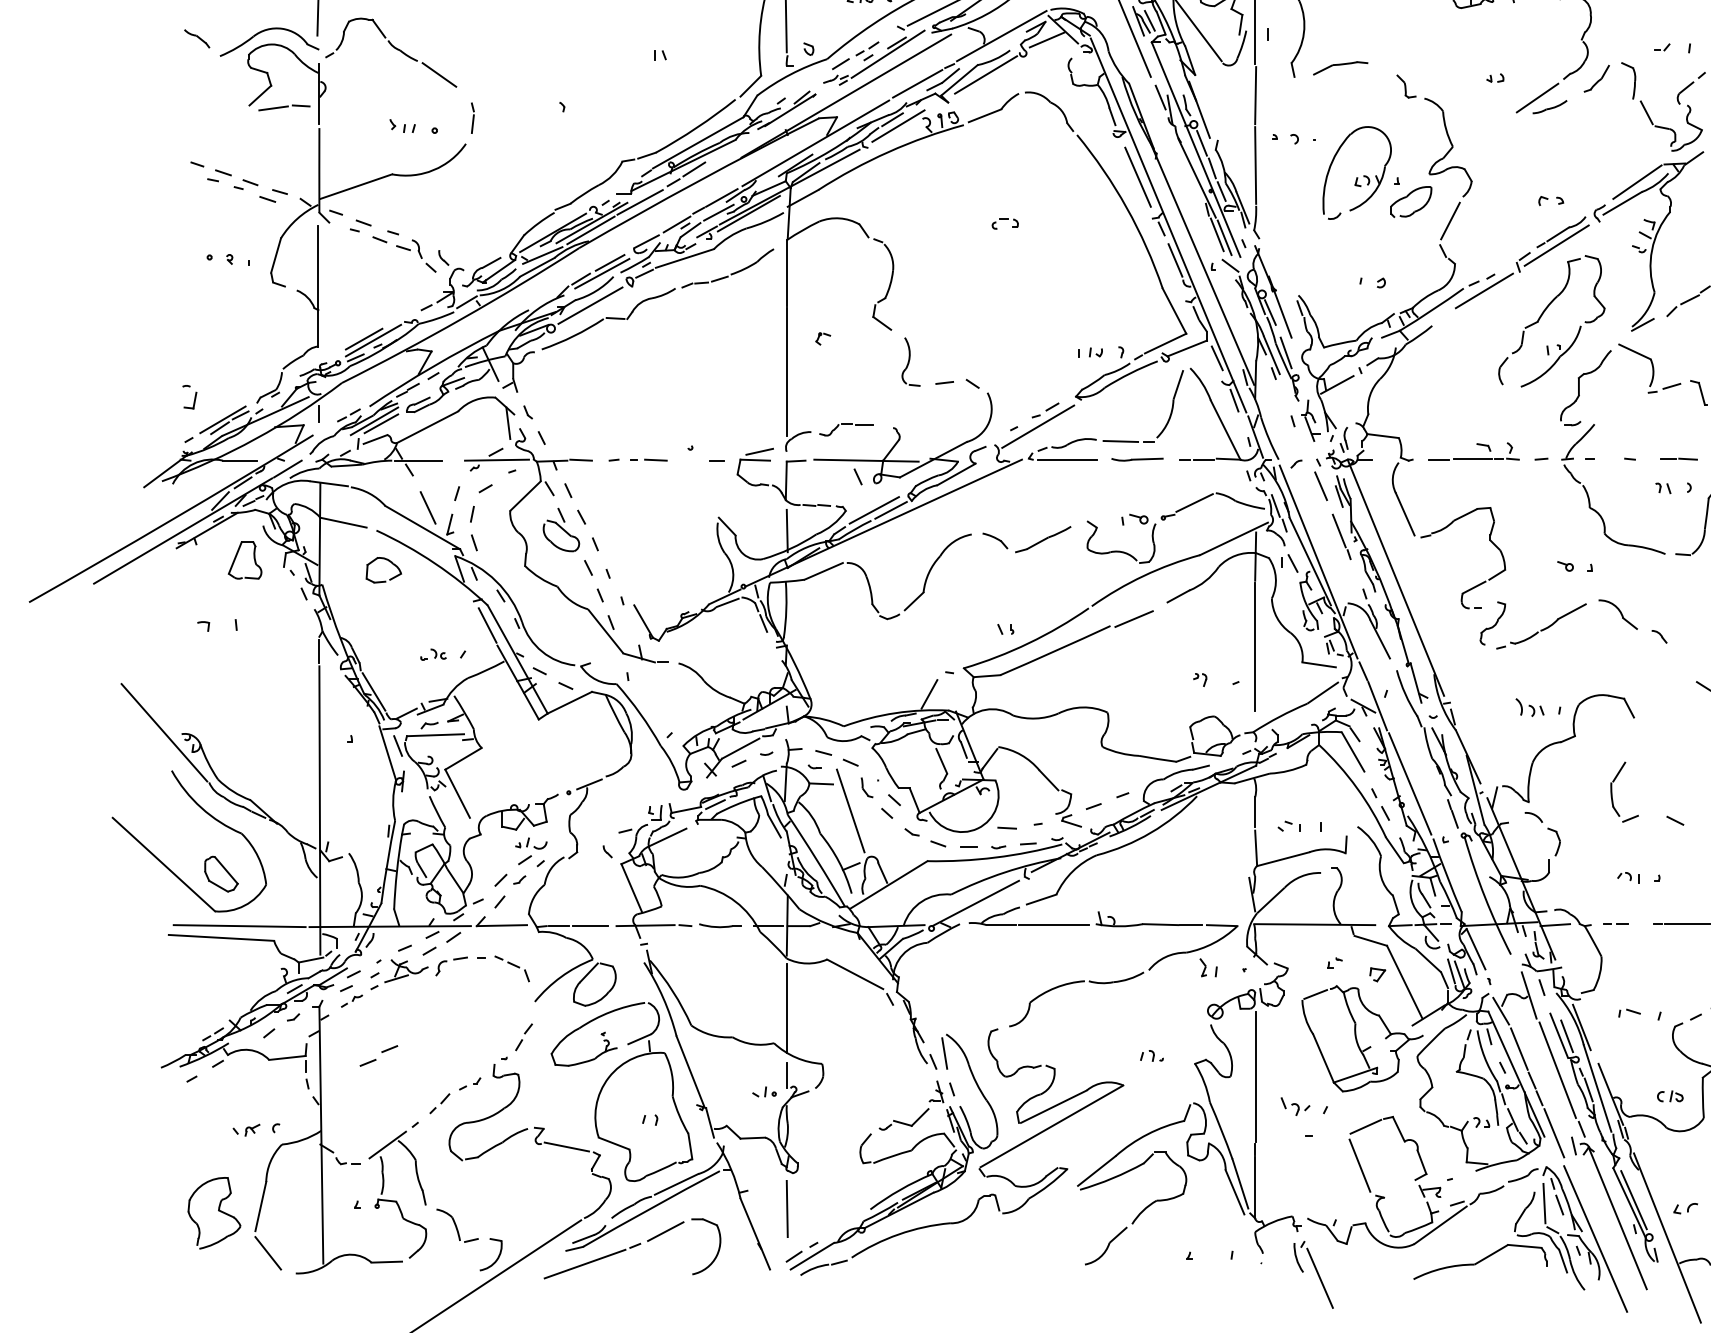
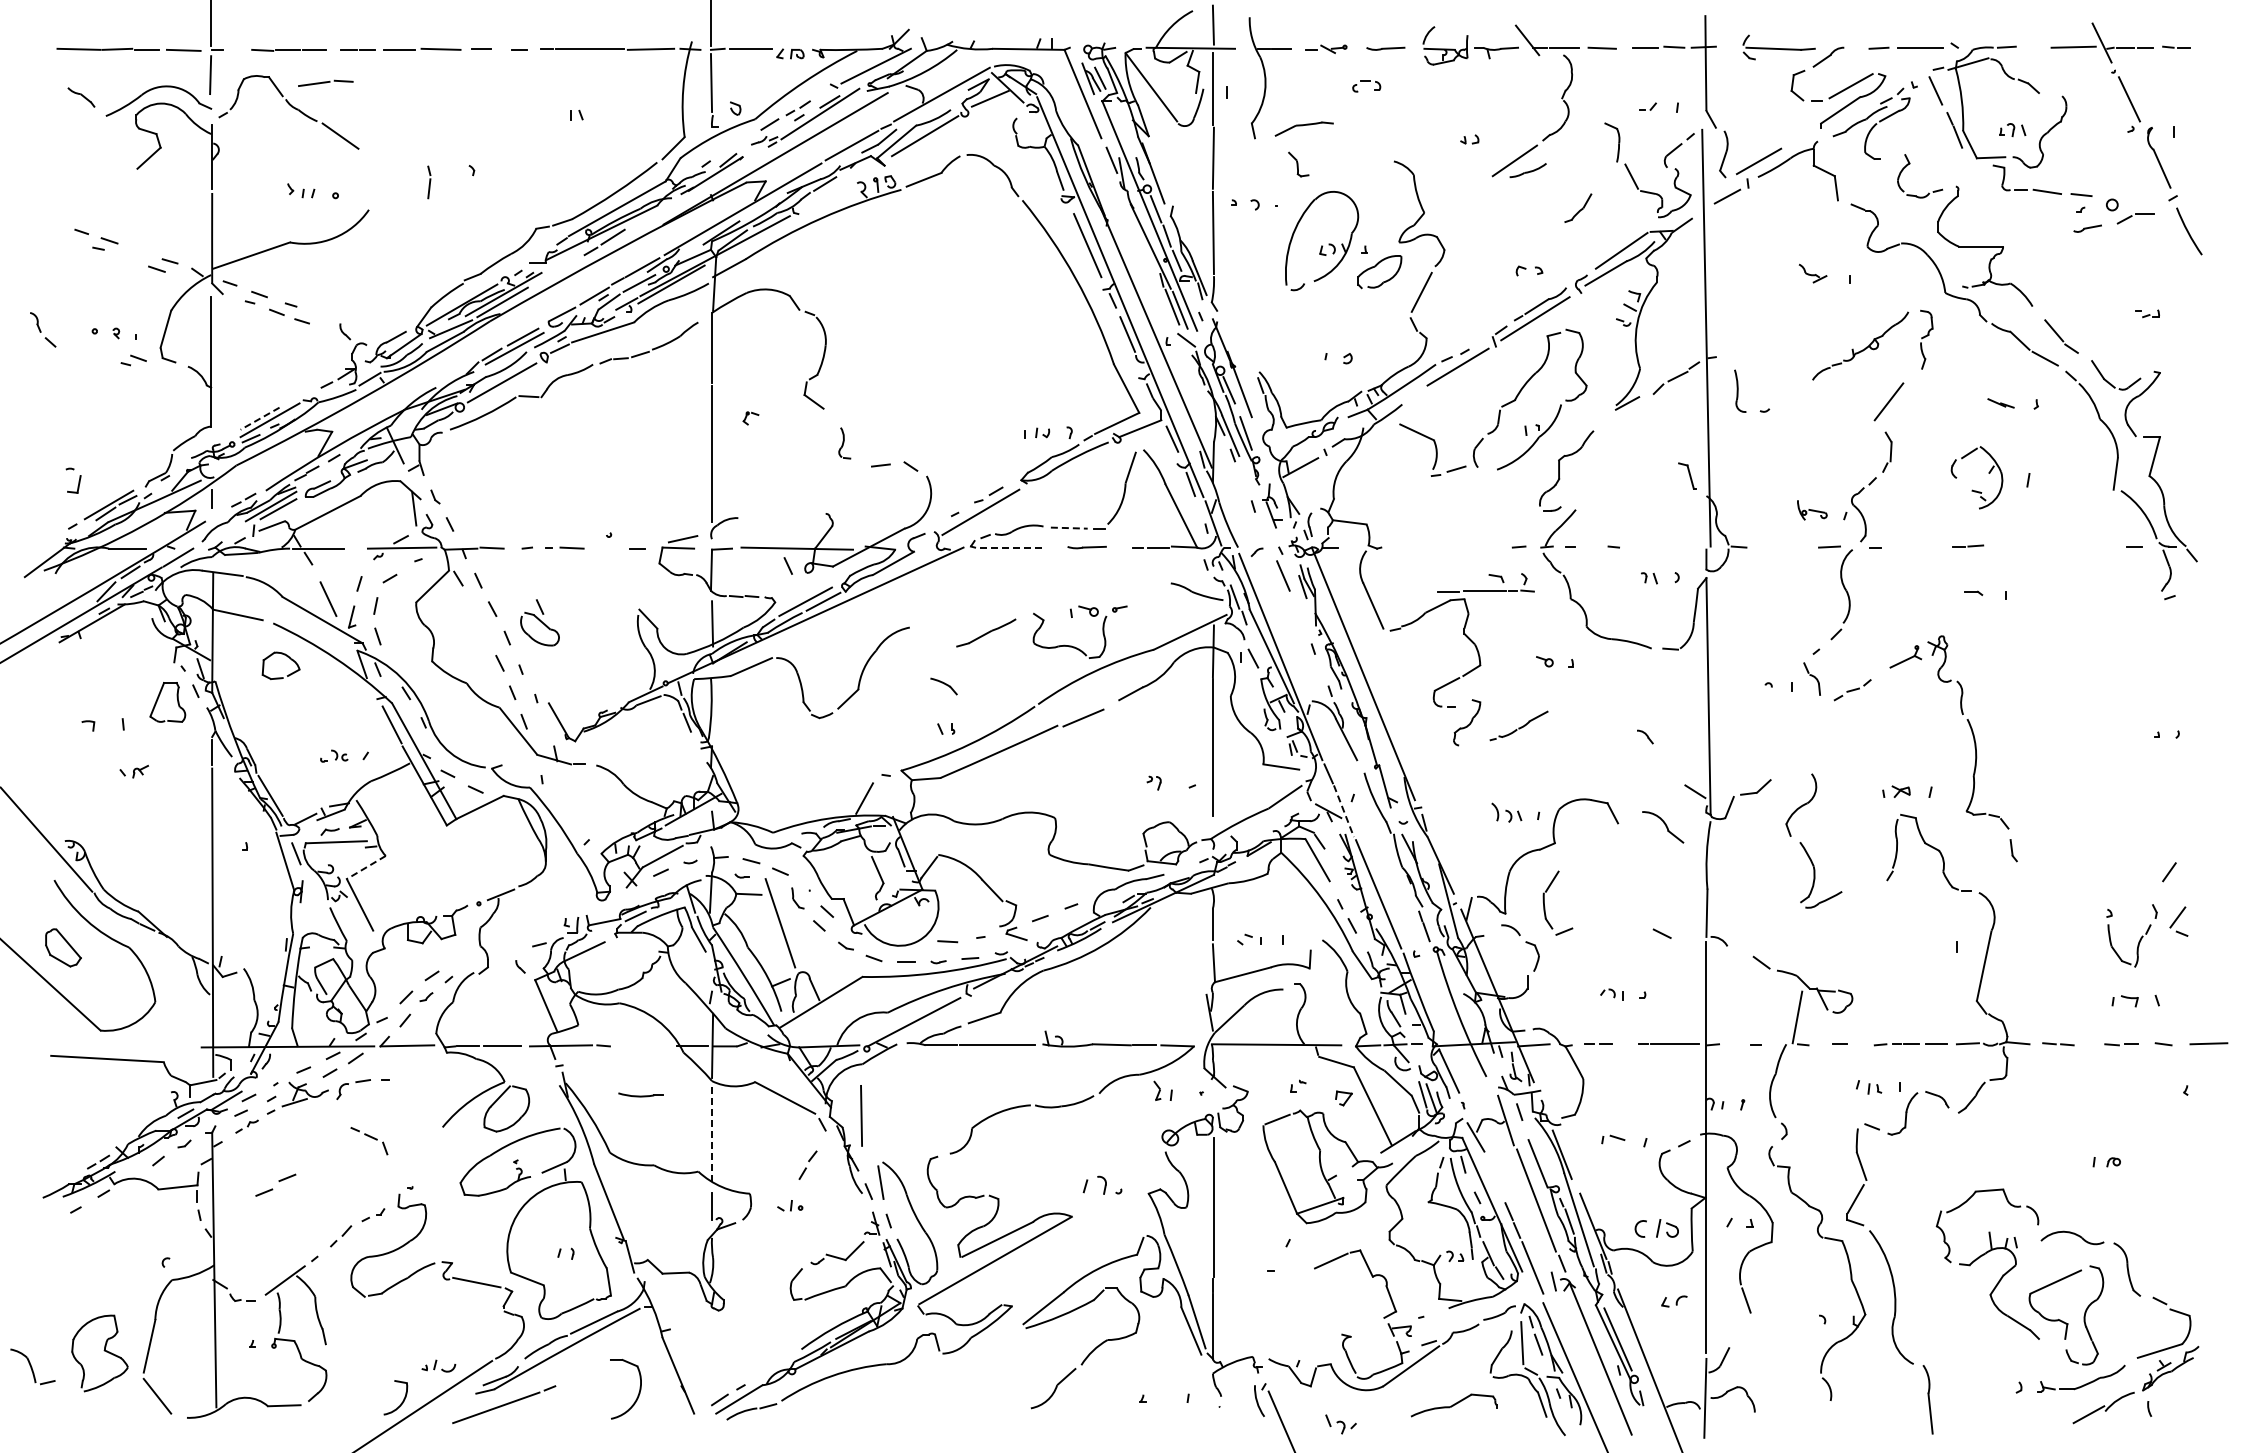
part: (1597, 78) -> (1578, 207), moved
part: (1406, 86) -> (1298, 164), moved
part: (284, 107) -> (325, 82), moved
part: (473, 118) -> (429, 182), moved
line: (898, 125) -> (831, 190), removed
part: (245, 184) -> (133, 360), moved
line: (640, 202) -> (555, 272), removed
part: (1005, 223) -> (1366, 86), moved
part: (424, 255) -> (43, 329), moved
line: (363, 338) -> (259, 418), solid -> dashed
part: (910, 362) -> (844, 443), size x0.6
part: (1649, 367) -> (1432, 449), moved
part: (846, 429) -> (775, 515), removed
line: (1121, 441) -> (1069, 528), solid -> dashed
part: (1476, 444) -> (1488, 575), moved
line: (1678, 458) -> (1665, 546), removed
line: (1066, 459) -> (1011, 547), solid -> dashed
part: (1136, 459) -> (1086, 547), size x0.7
line: (1193, 502) -> (1147, 593), removed
part: (560, 529) -> (539, 622), moved
line: (1338, 530) -> (1302, 623), removed
part: (994, 540) -> (943, 686), moved
part: (237, 555) -> (159, 697), moved
part: (1618, 614) -> (1663, 827), moved
part: (1540, 626) -> (1518, 725), size x0.6
line: (1377, 706) -> (1343, 811), solid -> dashed
line: (463, 758) -> (366, 867), solid -> dashed
part: (1612, 795) -> (1545, 906), moved
part: (531, 842) -> (438, 1365), moved
part: (221, 873) -> (63, 947), moved
part: (719, 925) -> (640, 1094), moved
line: (239, 926) -> (126, 1046), removed
part: (512, 969) -> (369, 1141), moved
line: (787, 1009) -> (712, 1135), solid -> dashed
part: (523, 1036) -> (807, 1164), moved
line: (1567, 1036) -> (1546, 1164), removed
line: (1519, 1048) -> (1495, 1177), removed
part: (1151, 1055) -> (1102, 1184), size x1.6
part: (764, 1091) -> (790, 1205), moved
part: (1669, 1096) -> (1656, 1228), size x1.6
part: (1294, 1106) -> (1340, 1424), moved
part: (245, 1130) -> (133, 771), moved
line: (1359, 1165) -> (1324, 1302), removed
line: (787, 1208) -> (861, 1115), moved
part: (1685, 1208) -> (1674, 1301), moved
part: (457, 1225) -> (32, 1366), moved
line: (665, 1231) -> (582, 1373), removed
part: (1480, 1261) -> (1453, 1405), size x0.6

